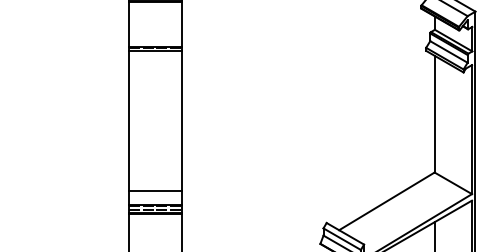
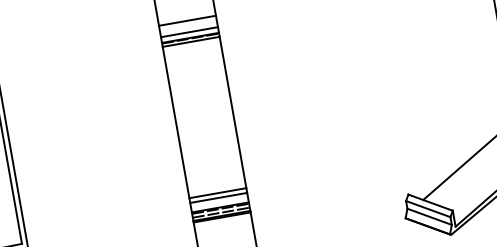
line: (154, 31) -> (186, 20), added
line: (154, 42) -> (188, 32), added
line: (154, 195) -> (217, 197), added

